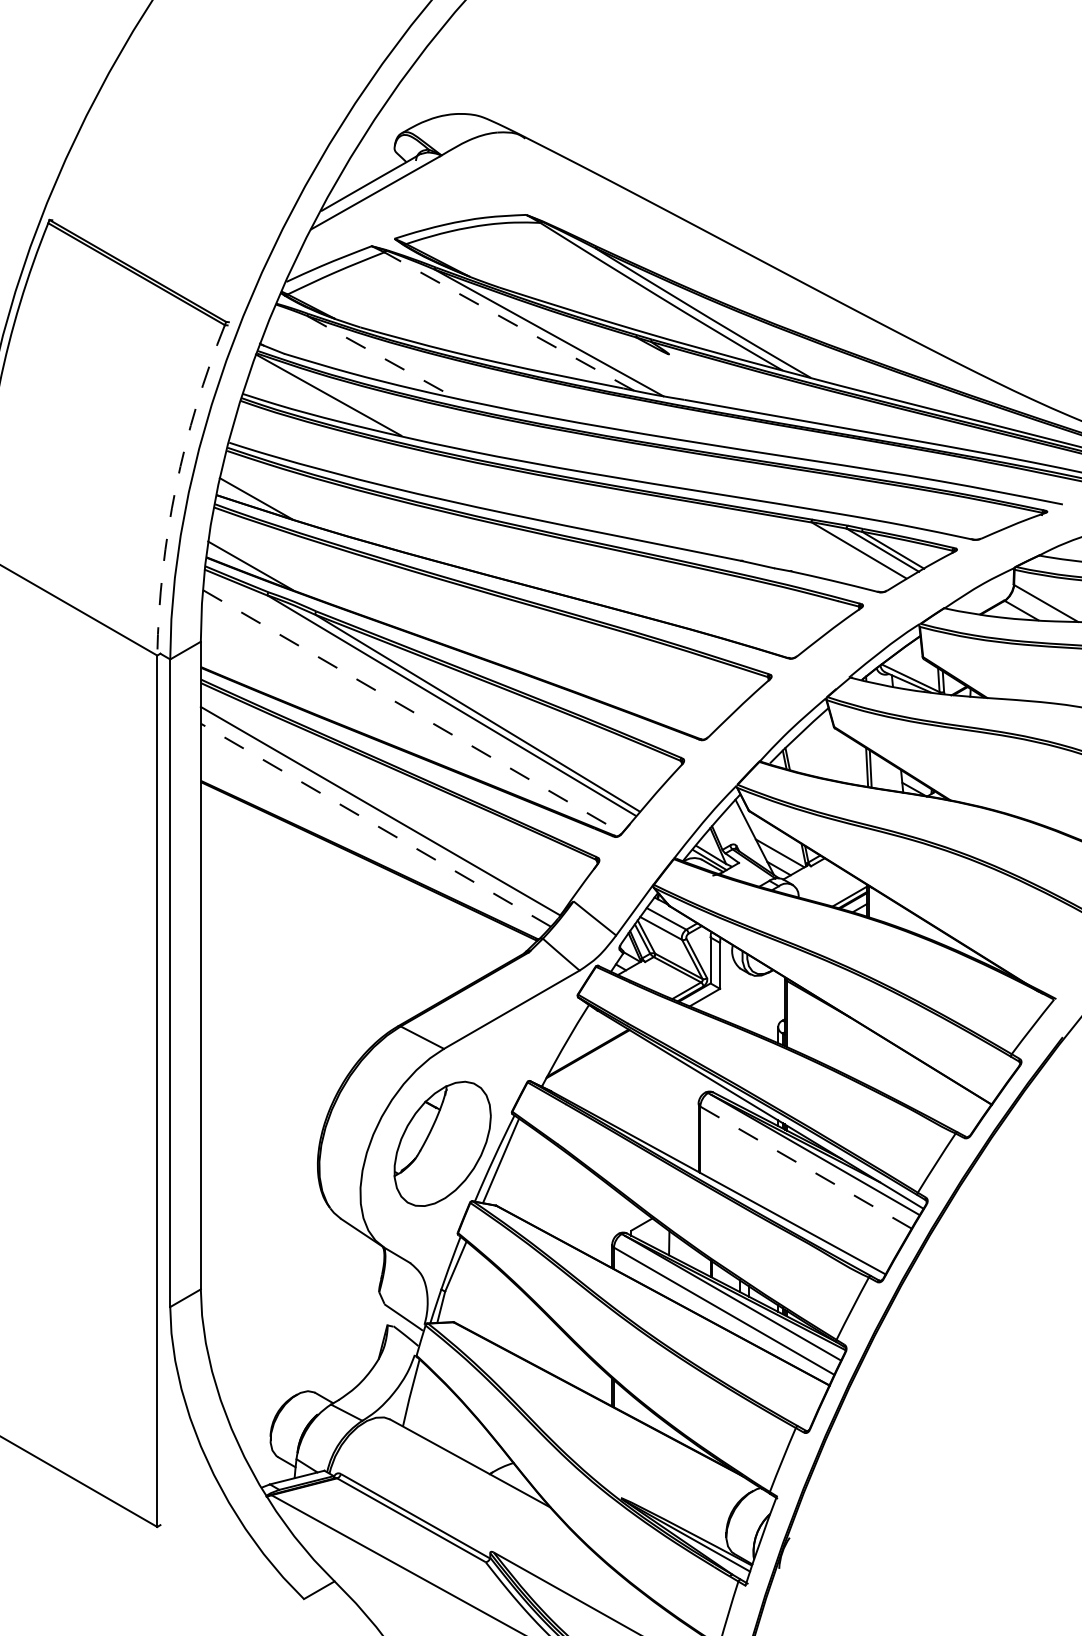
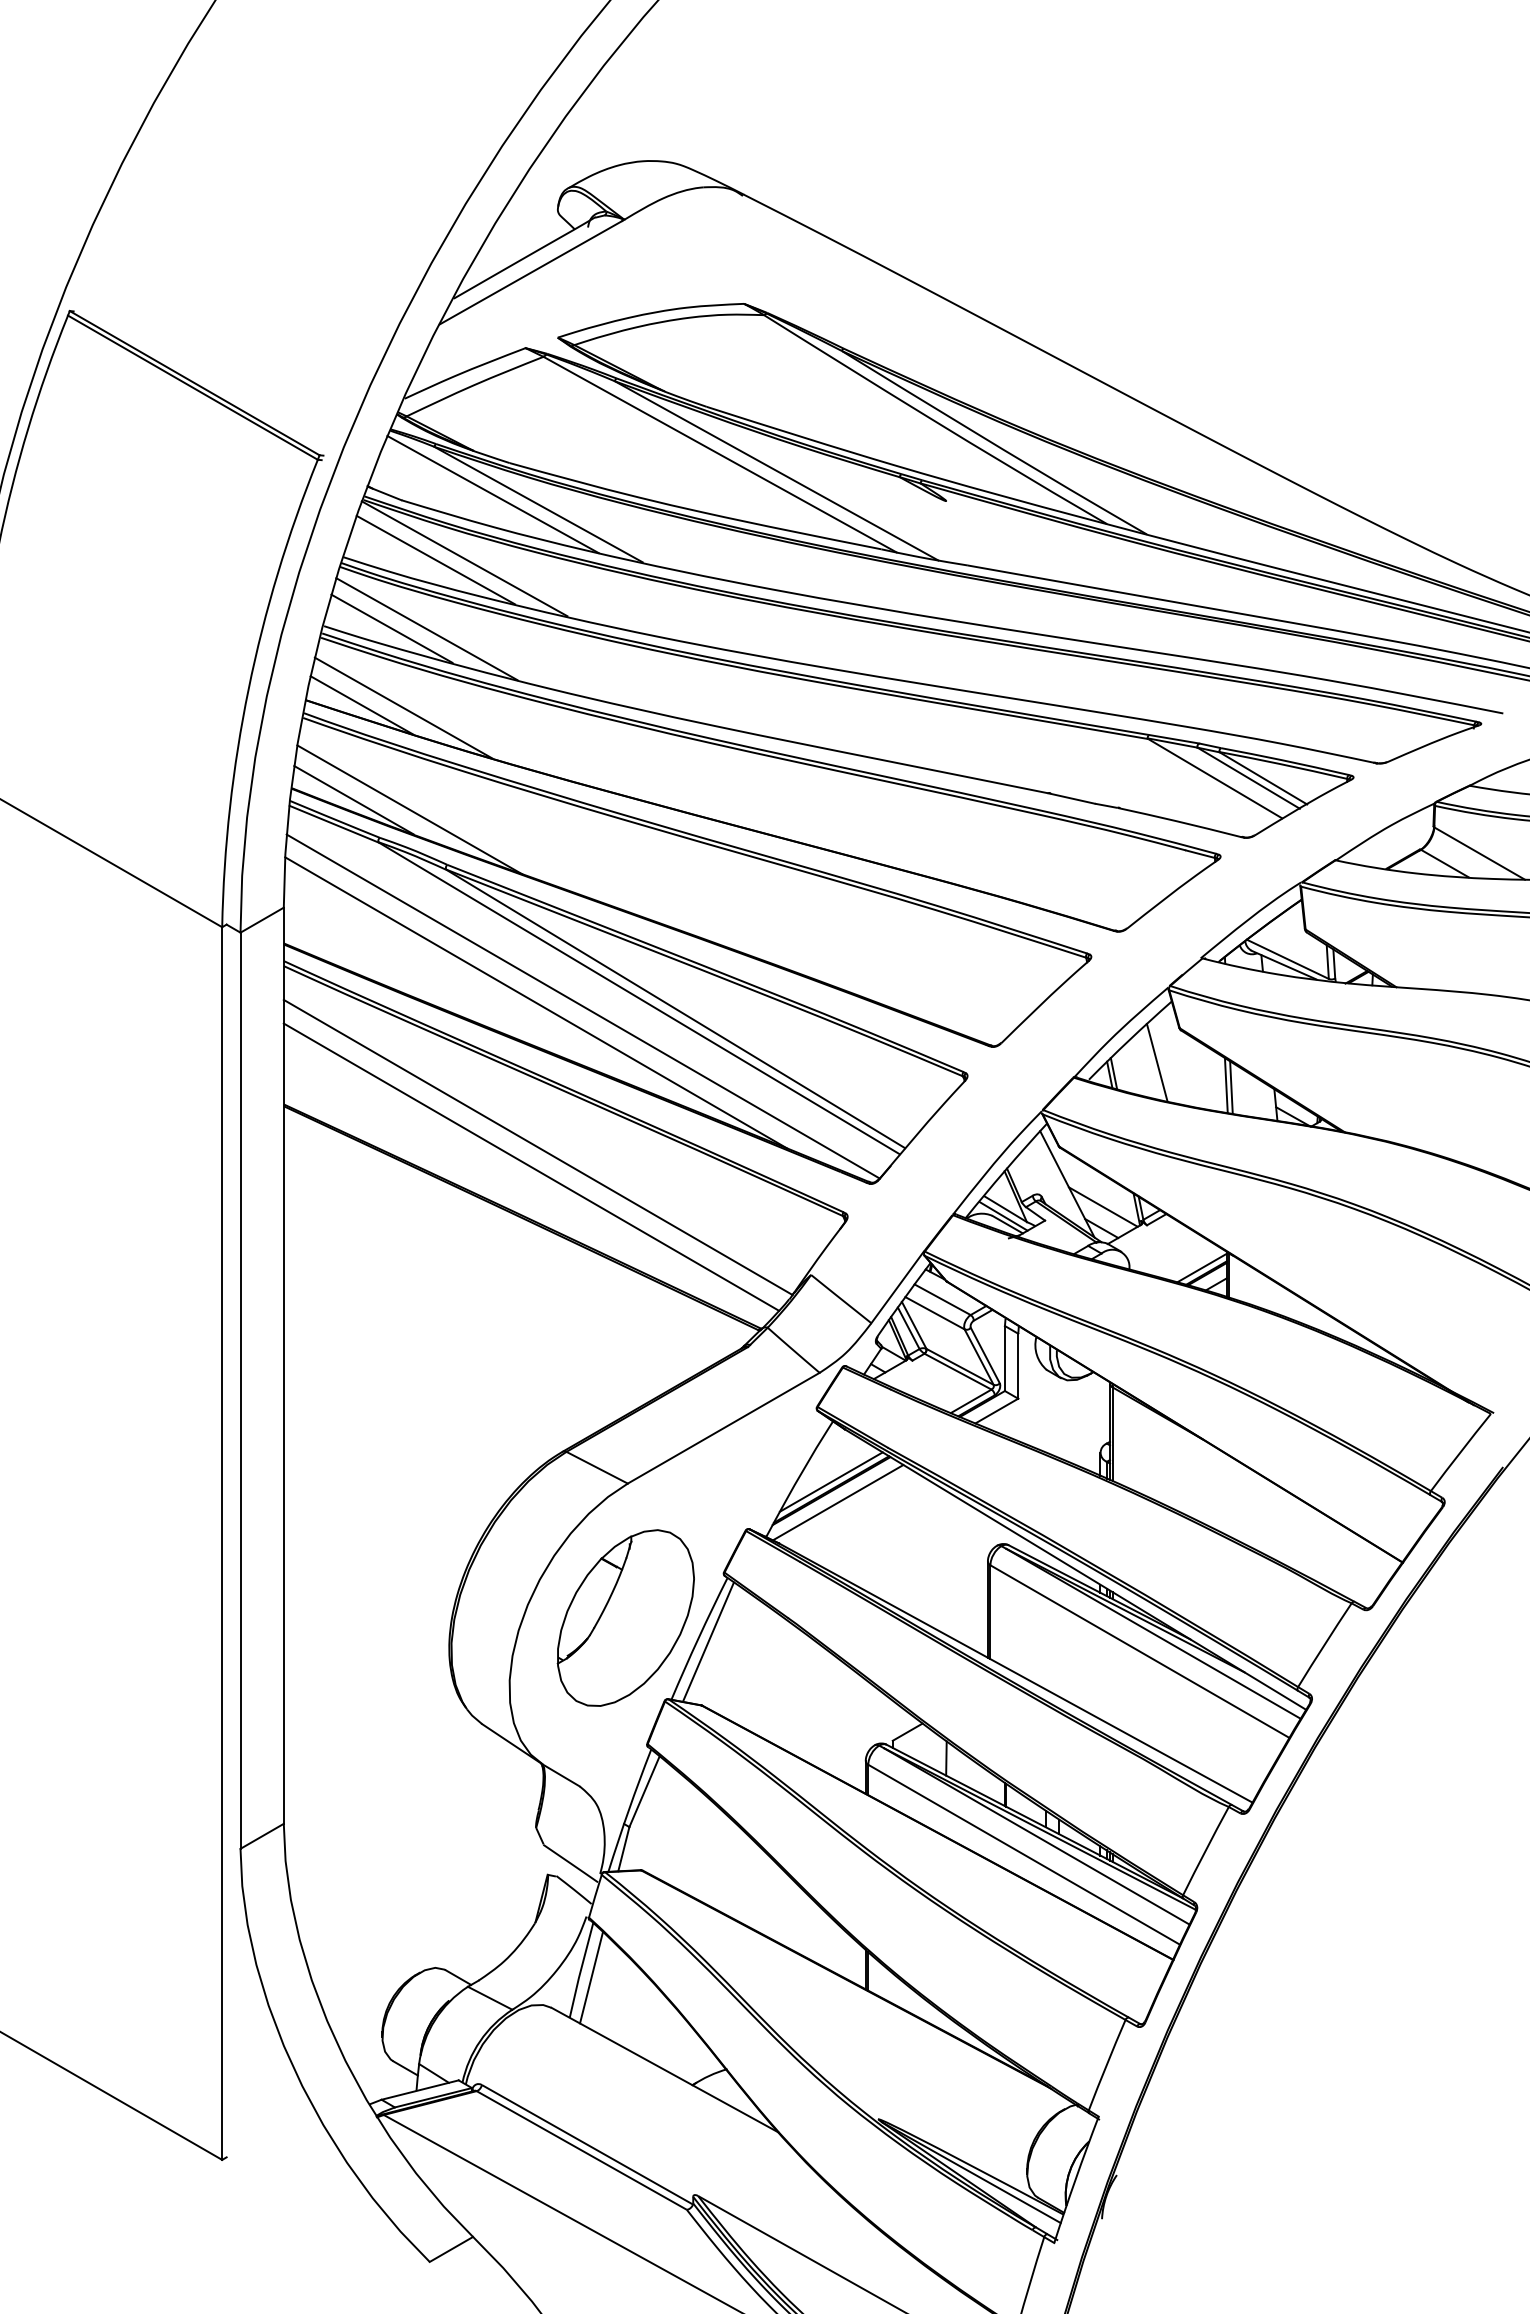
line: (509, 321) -> (720, 454), dashed -> solid
line: (348, 349) -> (492, 494), added
line: (381, 356) -> (539, 504), dashed -> solid
line: (308, 395) -> (435, 559), added
line: (276, 444) -> (391, 628), added
line: (301, 445) -> (426, 629), added
arc: (175, 487) -> (248, 689), dashed -> solid
line: (285, 500) -> (403, 707), added
line: (289, 572) -> (409, 809), added
line: (379, 708) -> (536, 1002), added
line: (412, 711) -> (583, 1006), dashed -> solid
line: (817, 751) -> (1156, 1062), added
line: (375, 824) -> (531, 1166), dashed -> solid
line: (587, 1047) -> (830, 1481), added
line: (592, 1062) -> (837, 1502), added
line: (805, 1167) -> (1139, 1651), dashed -> solid
line: (418, 1398) -> (591, 1977), added

